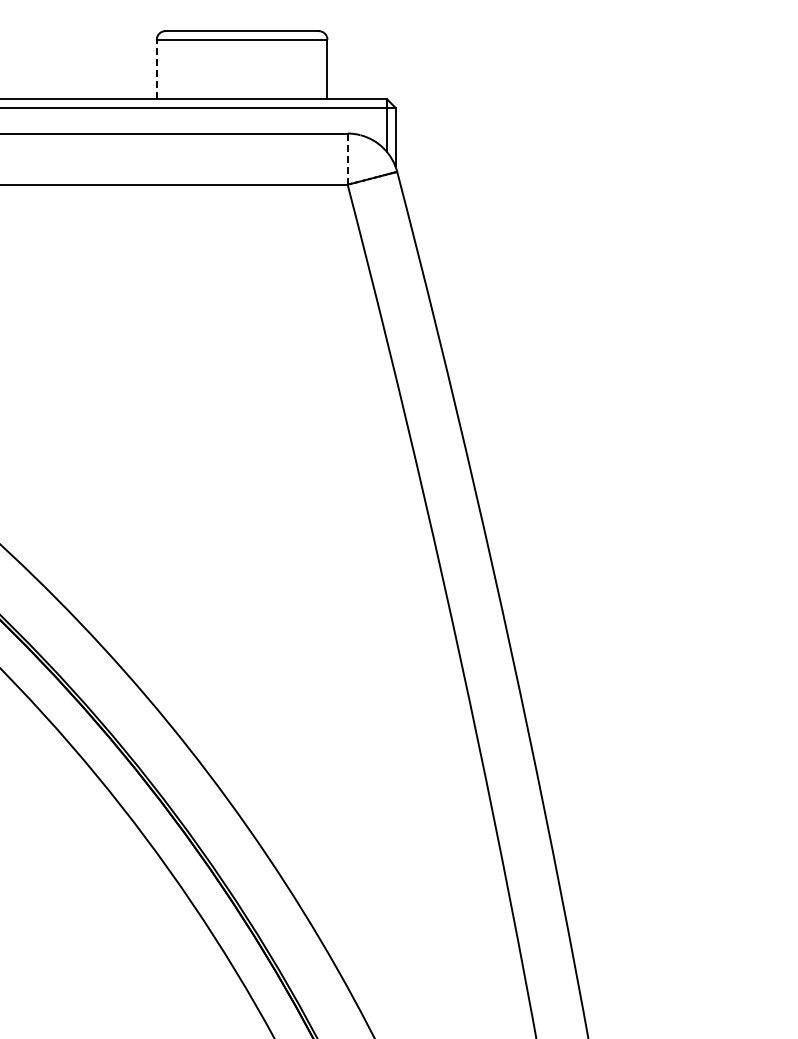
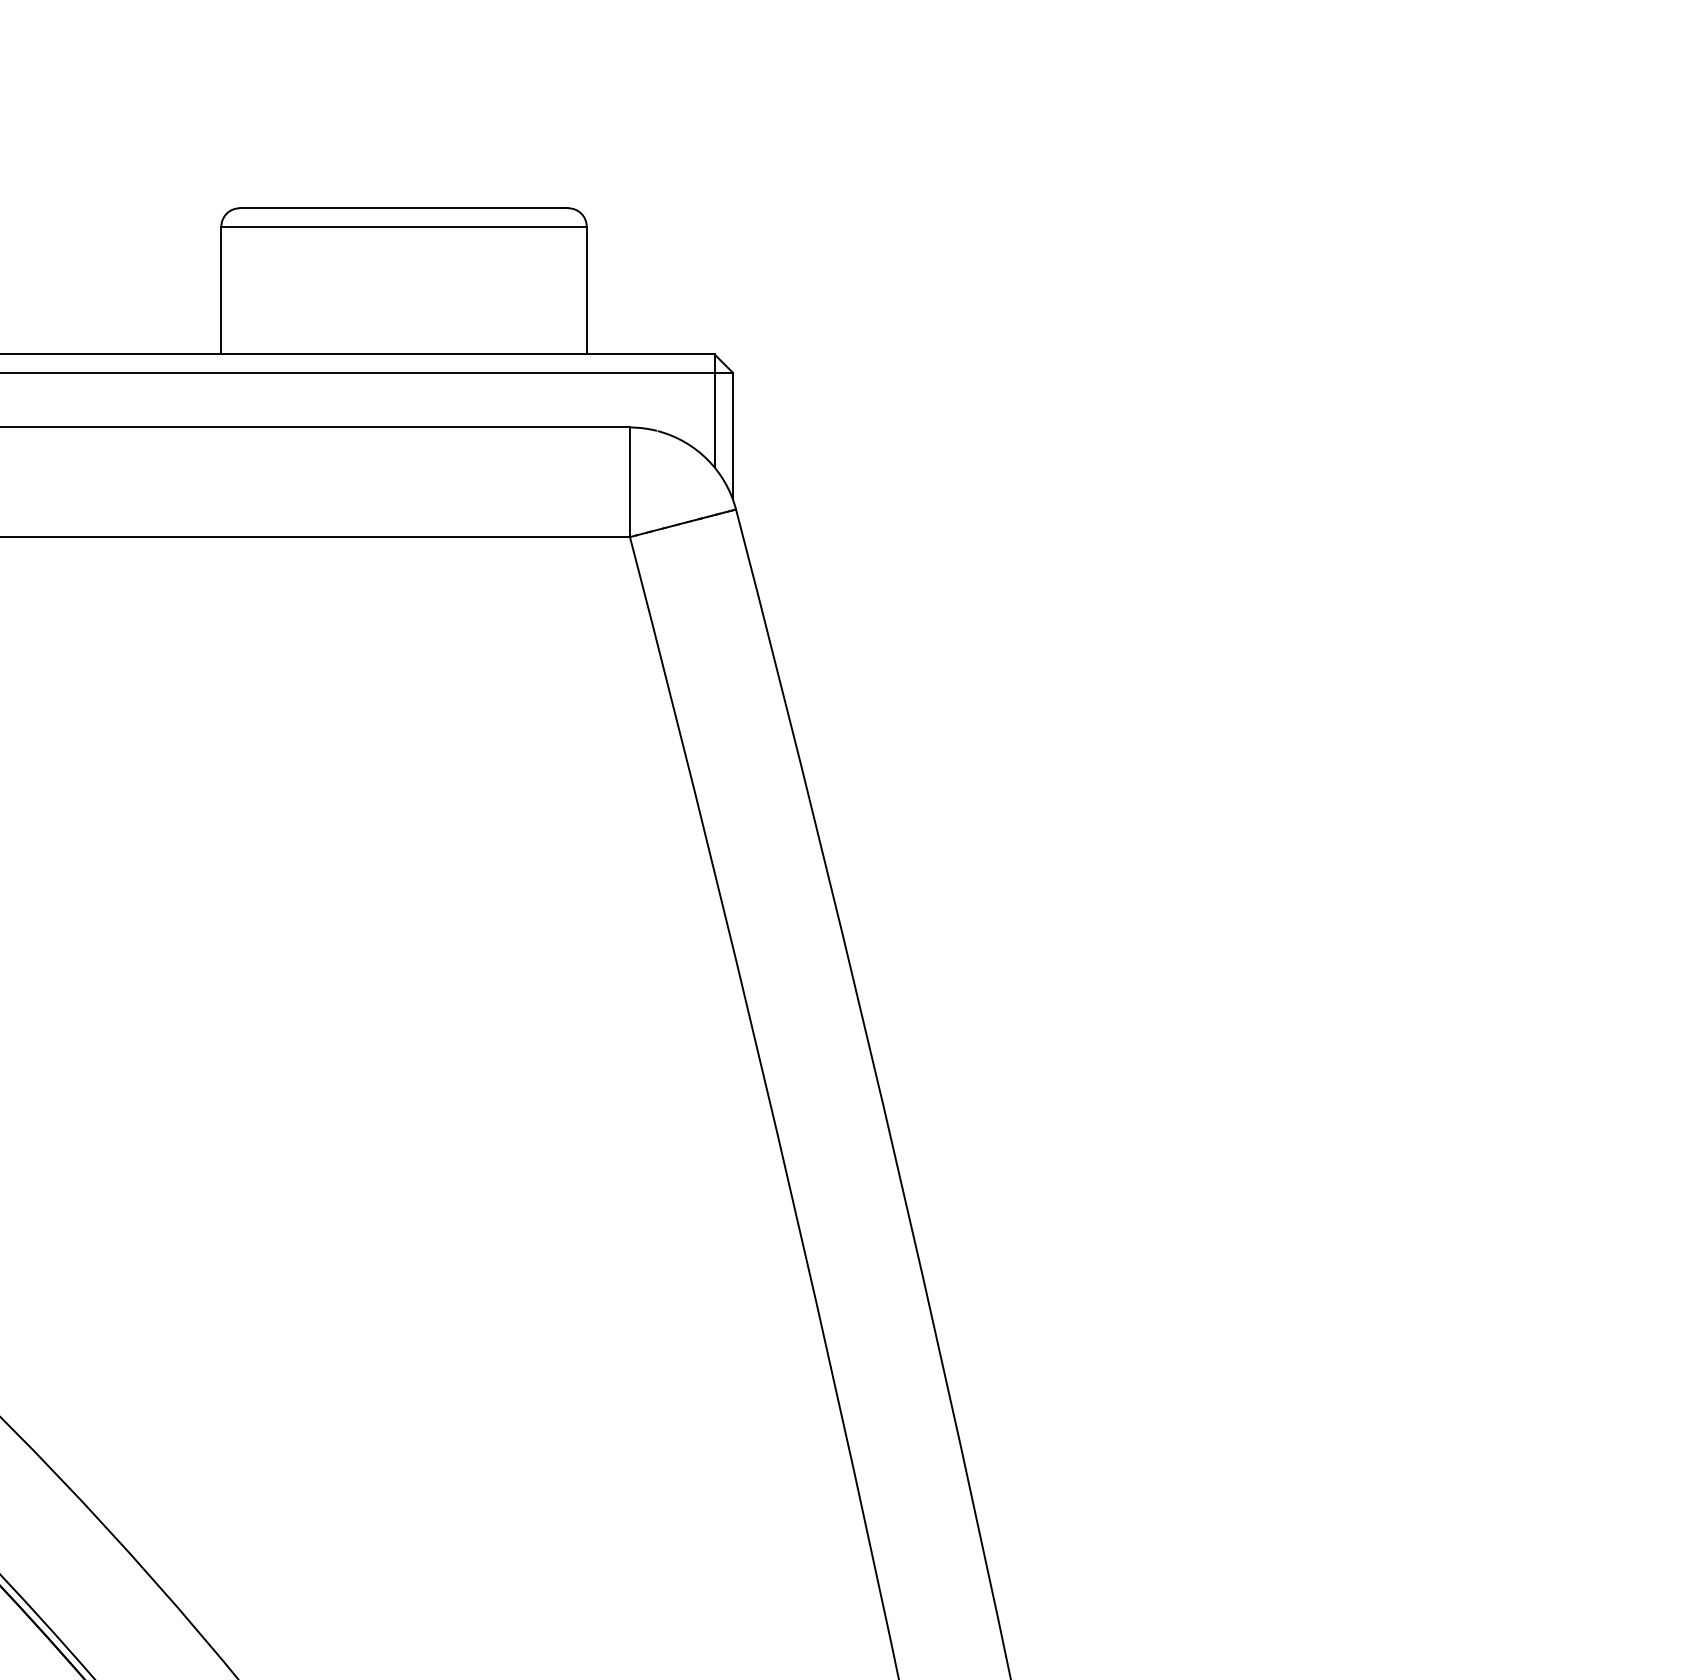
line: (156, 69) -> (220, 290), dashed -> solid
line: (347, 159) -> (629, 483), dashed -> solid

